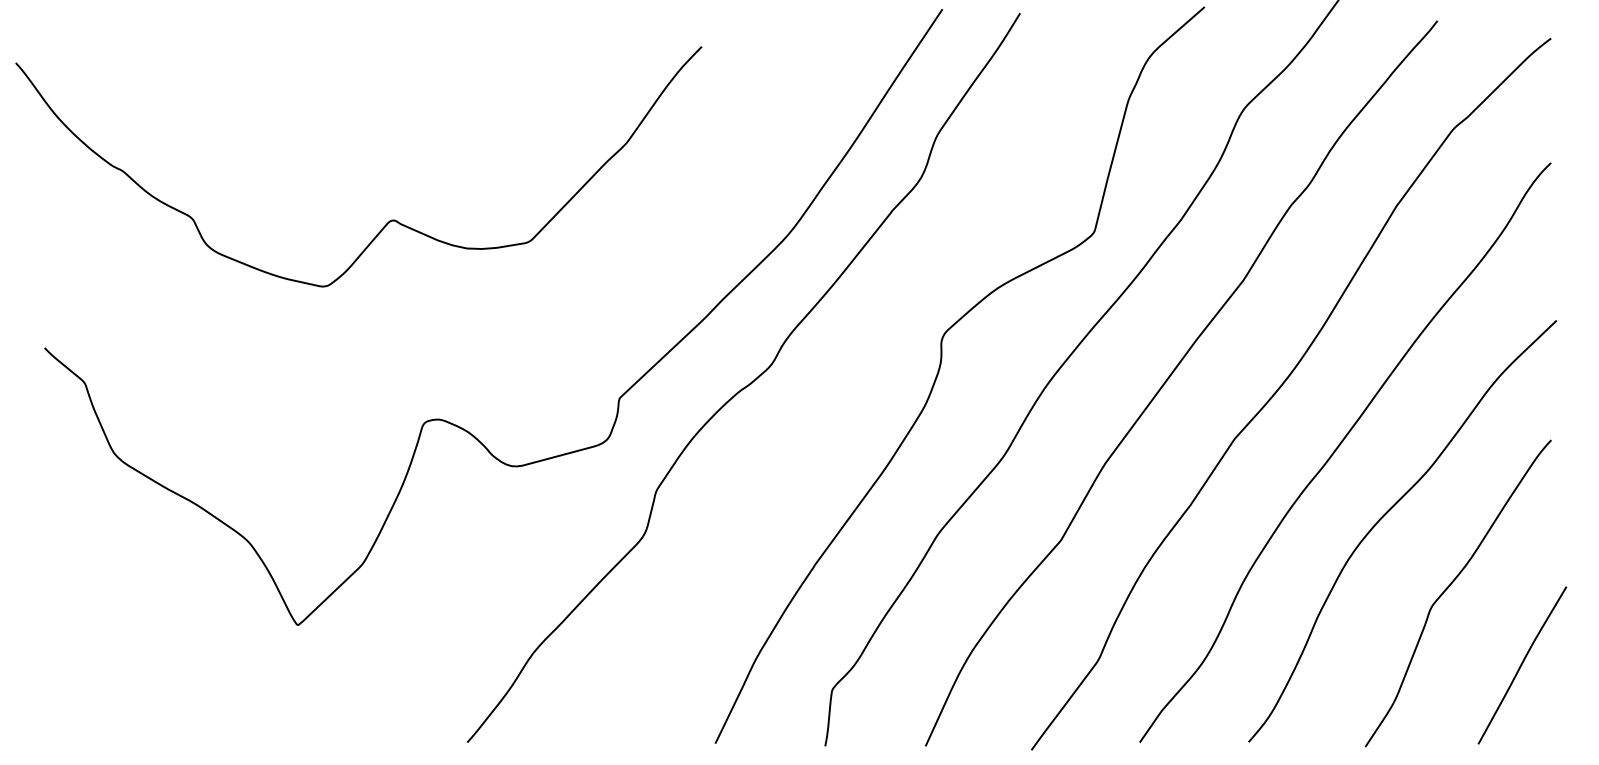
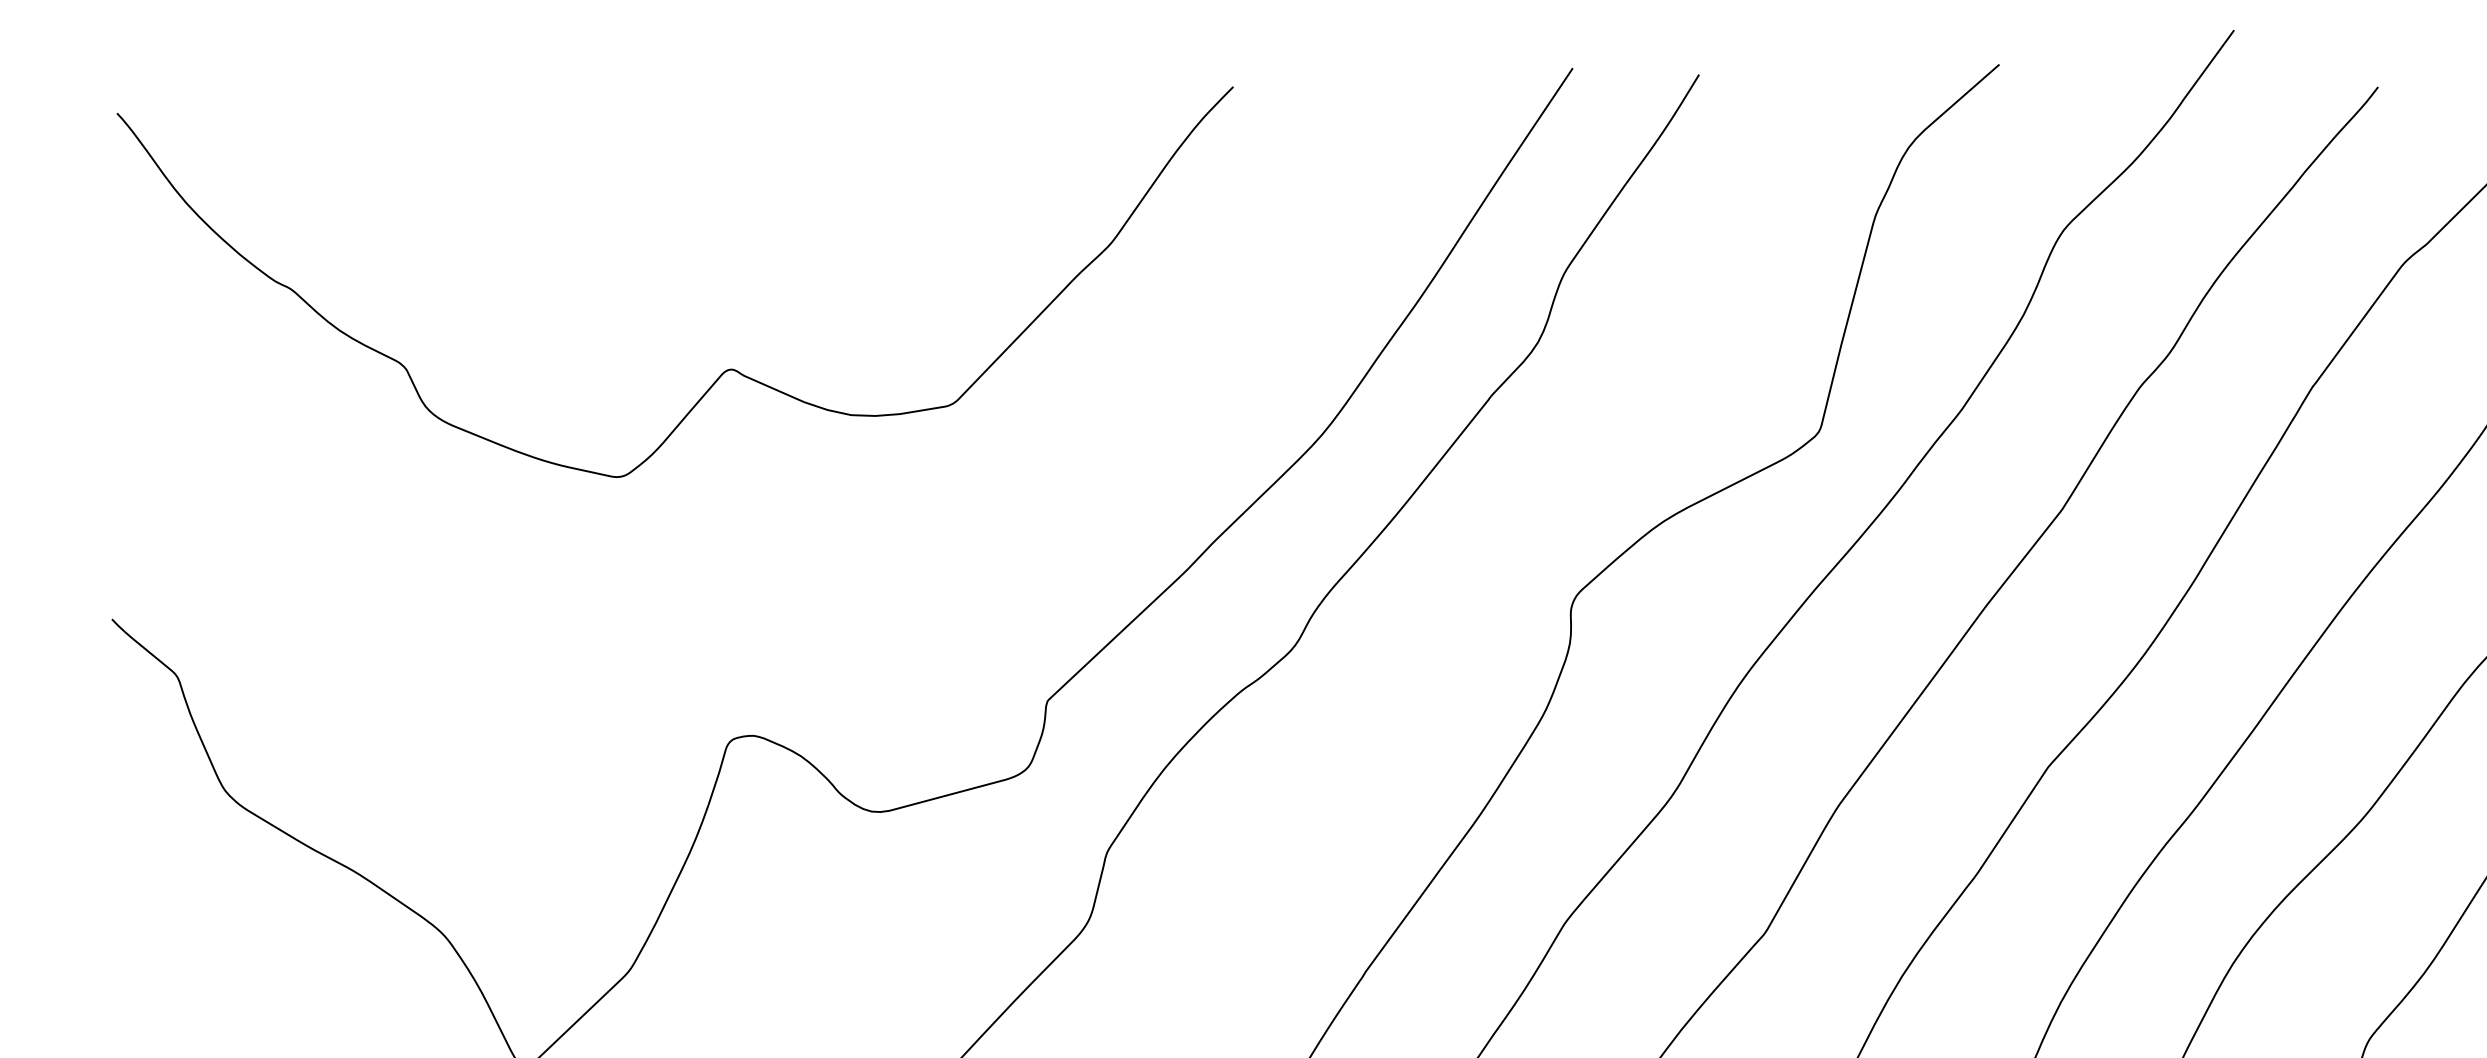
curve: (389, 220) -> (725, 369), moved

